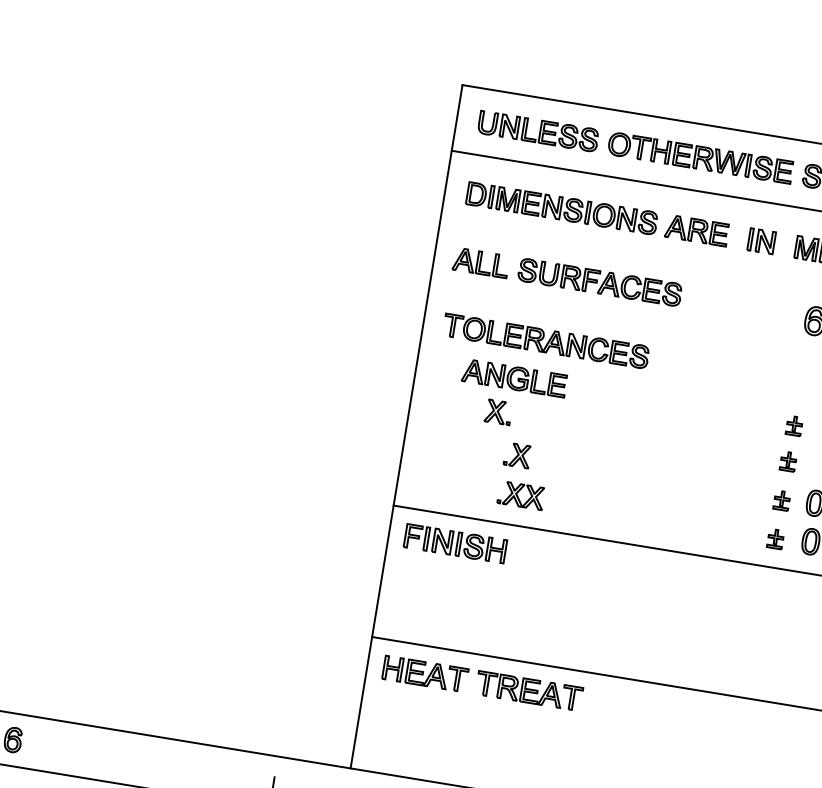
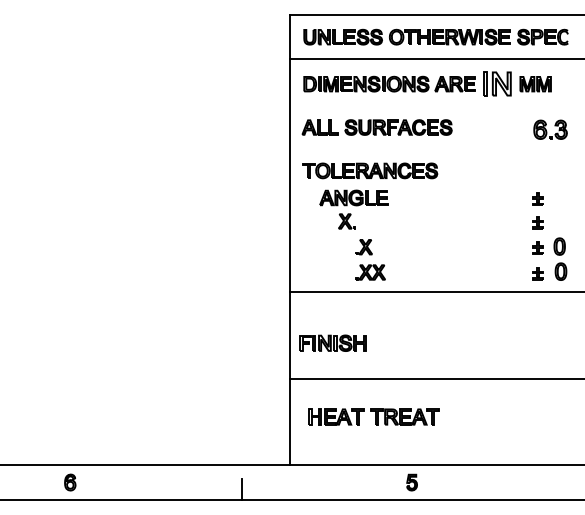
part: (762, 241) -> (498, 84), size x1.6
part: (454, 542) -> (332, 342), moved
part: (481, 682) -> (373, 416), moved

